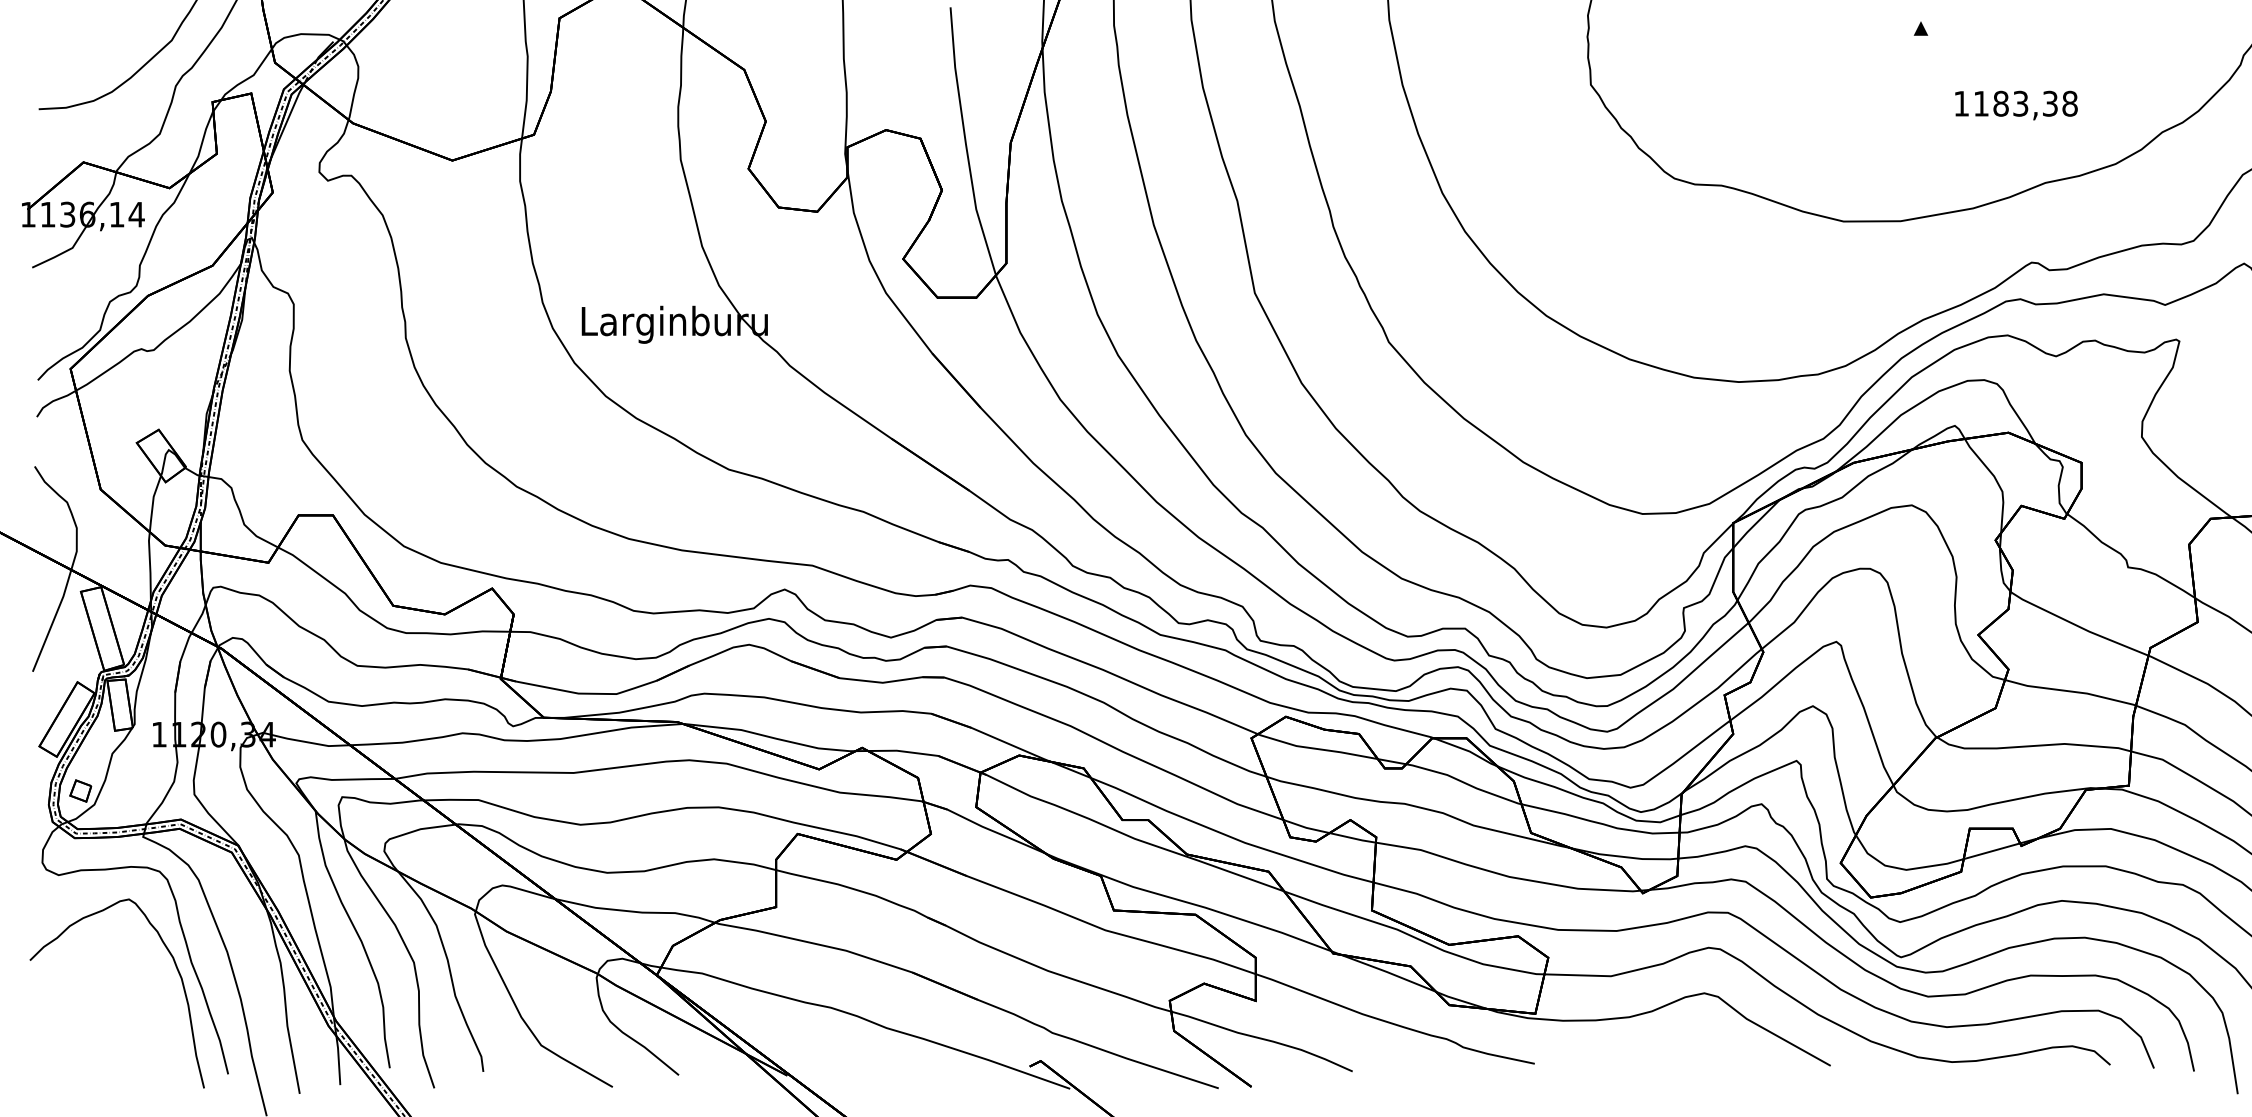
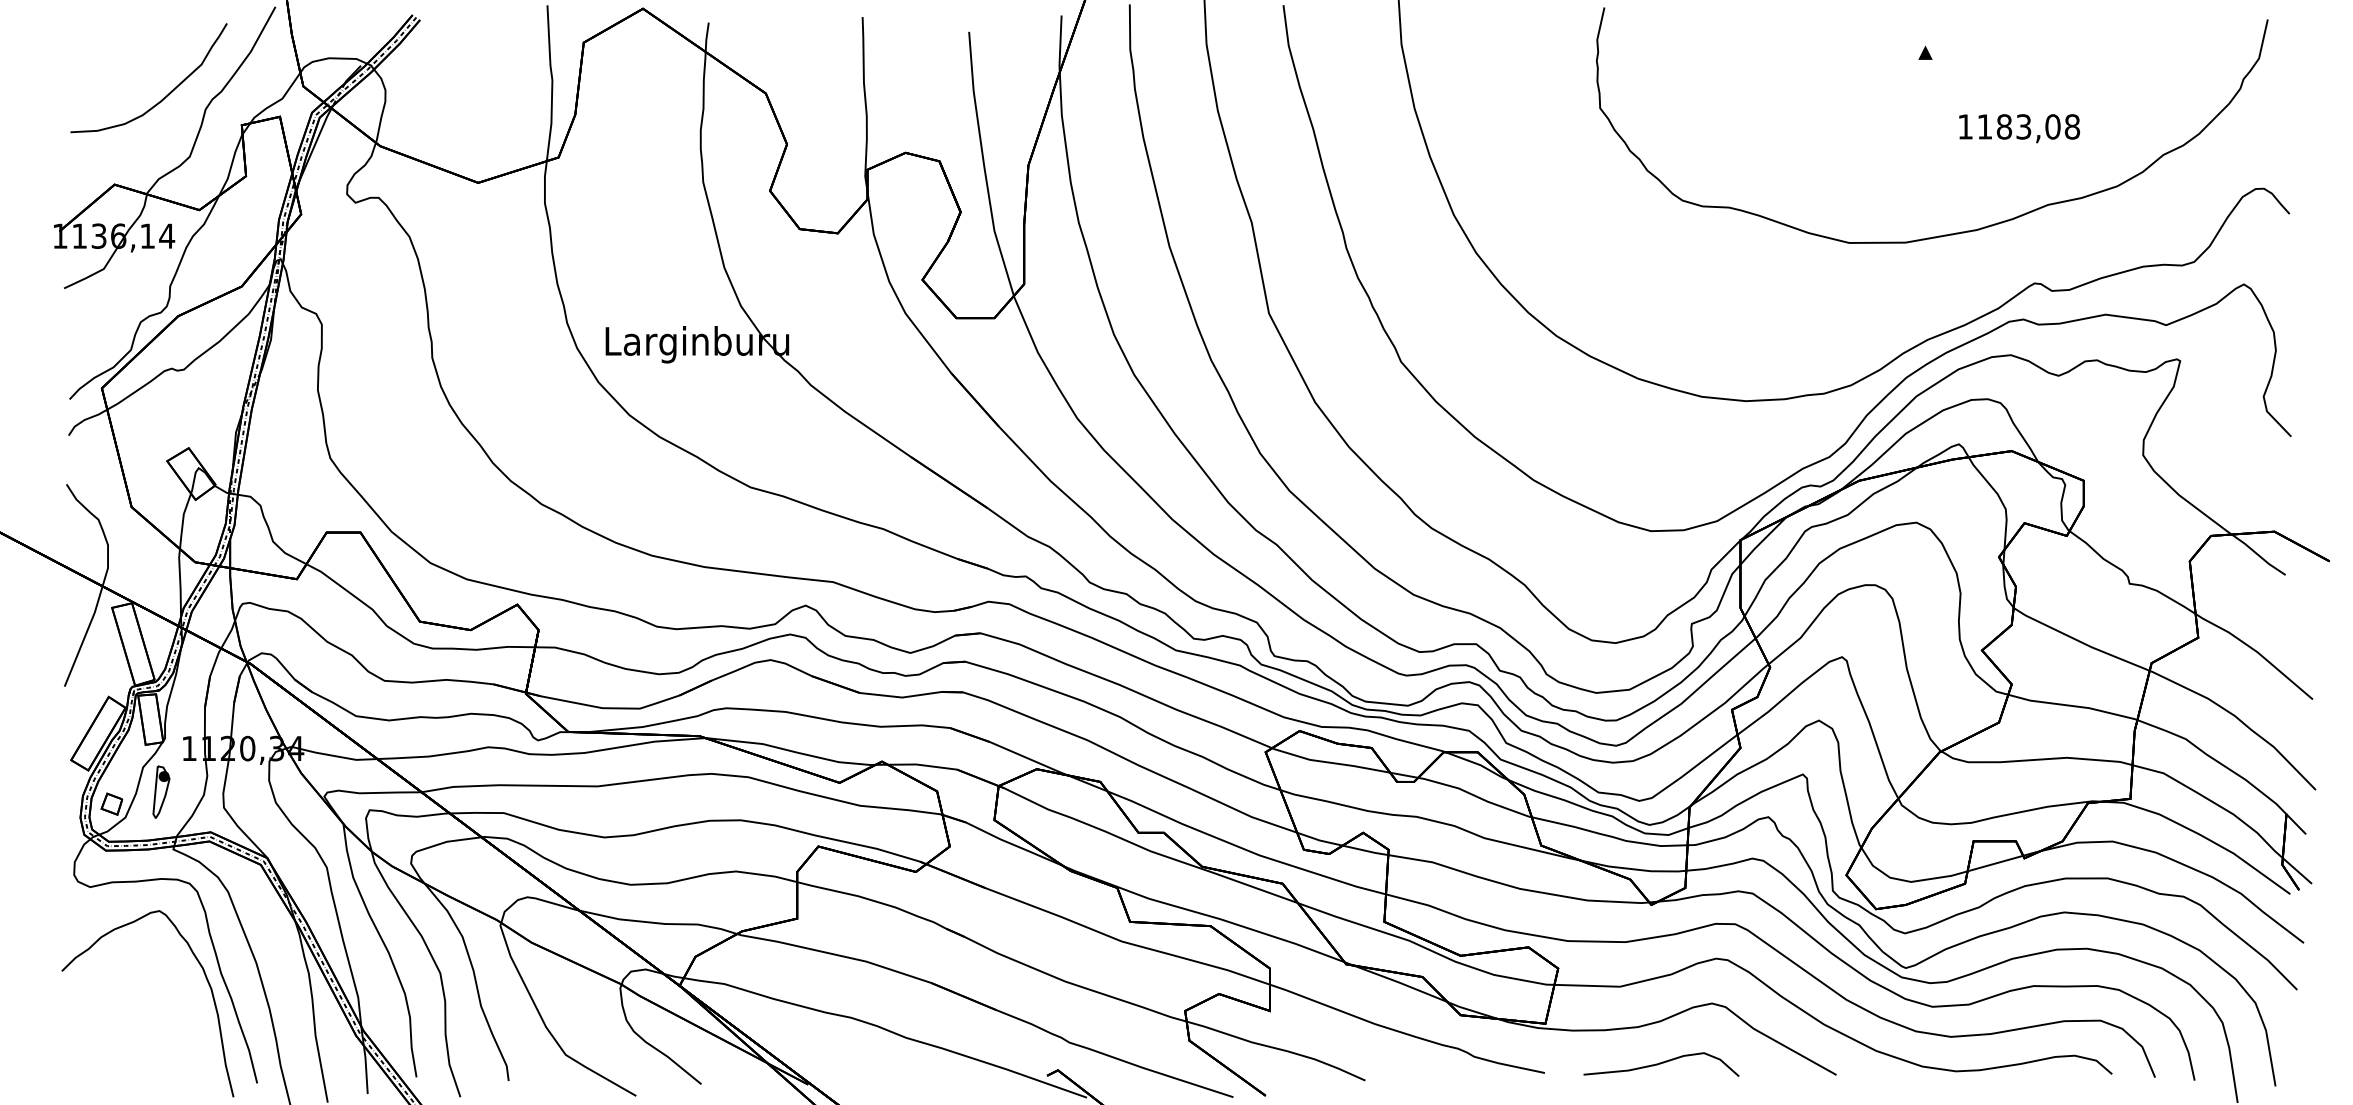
text: (2049, 103) -> (2052, 126), 1183,38 -> 1183,08
part: (131, 778) -> (161, 791), added
curve: (1653, 1054) -> (1661, 1063), added

